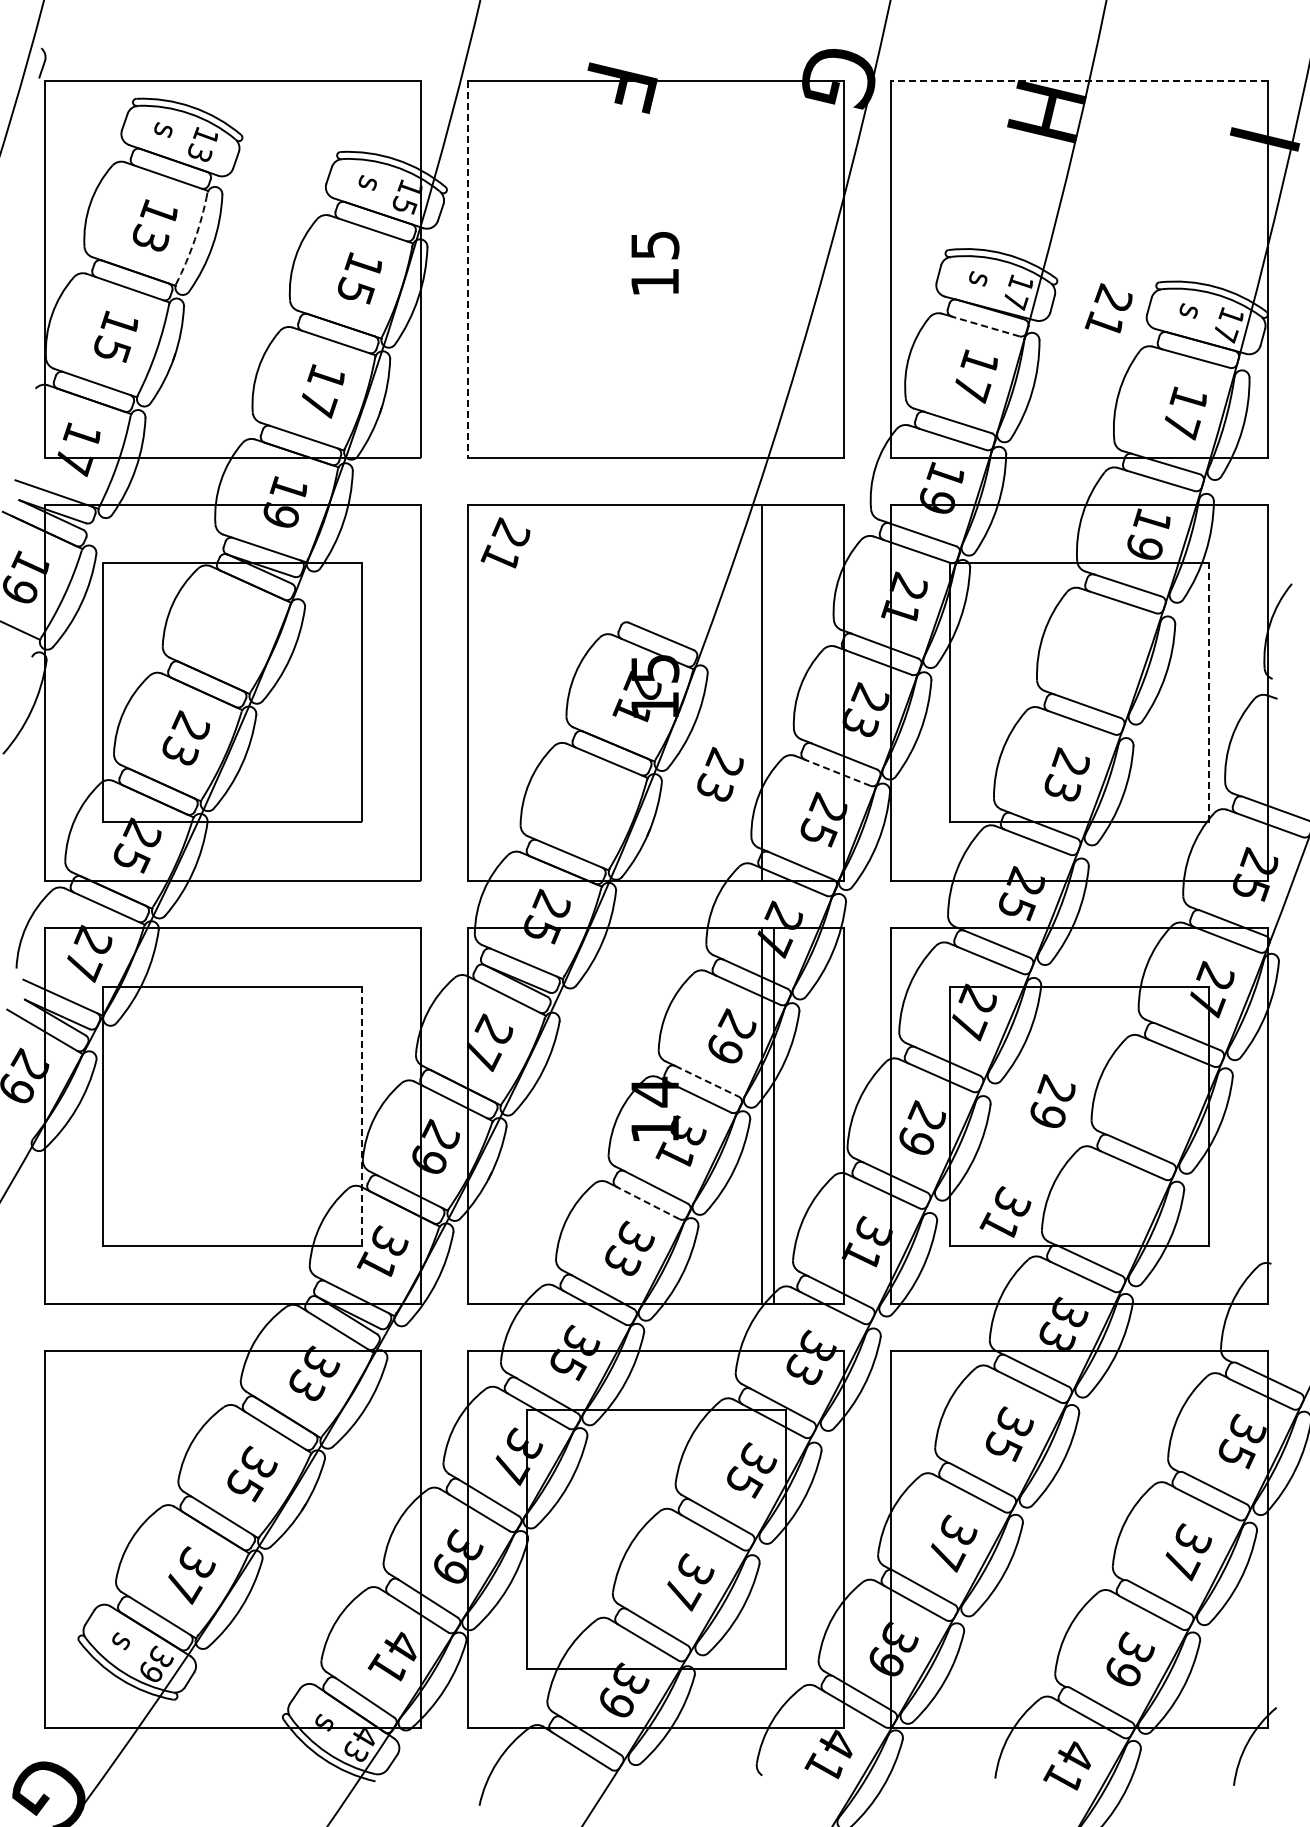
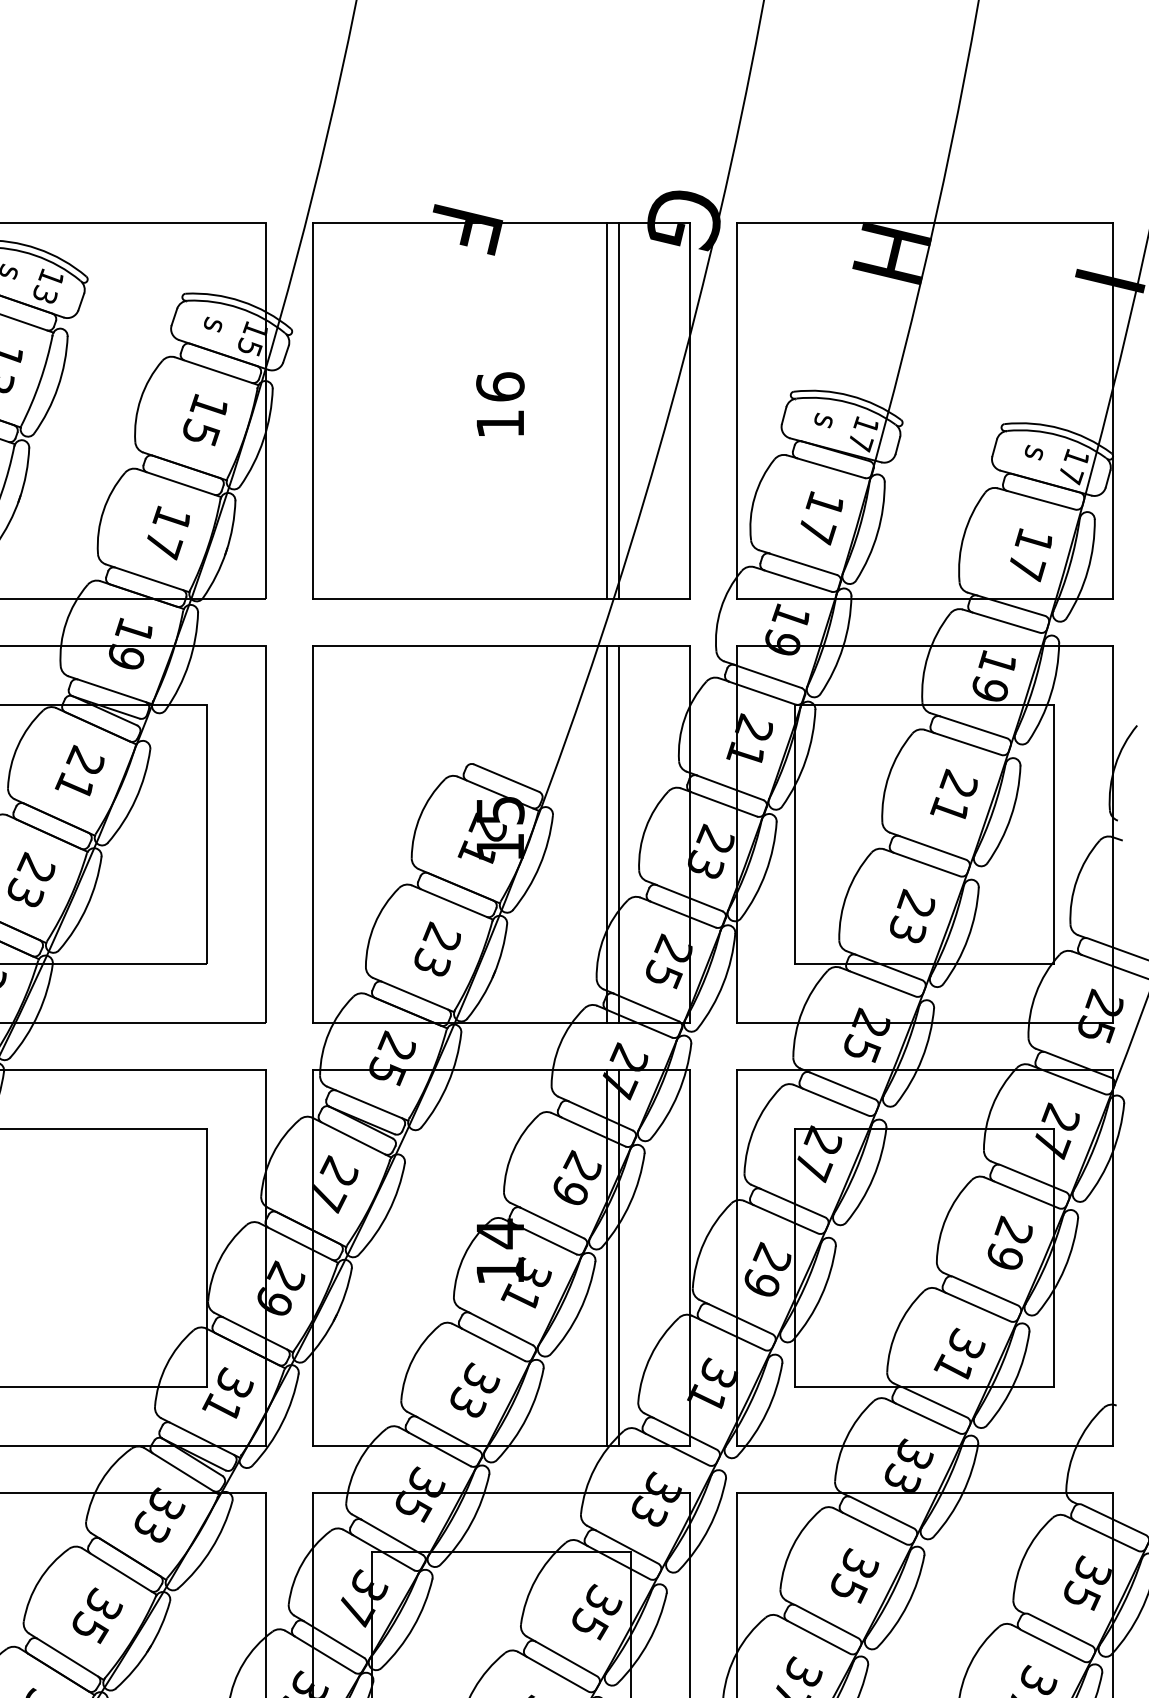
line: (1079, 81) -> (924, 223), dashed -> solid
arc: (194, 239) -> (39, 381), dashed -> solid
text: (654, 244) -> (499, 386), 15 -> 16
line: (761, 269) -> (606, 411), added
line: (773, 269) -> (618, 411), added
line: (467, 270) -> (312, 412), dashed -> solid
text: (1108, 308) -> (953, 794), moved
line: (985, 326) -> (830, 468), dashed -> solid
text: (505, 542) -> (79, 770), moved
line: (773, 692) -> (618, 834), added
line: (1208, 692) -> (1053, 834), dashed -> solid
line: (837, 772) -> (682, 914), dashed -> solid
text: (720, 773) -> (437, 948), moved
line: (707, 1081) -> (552, 1223), dashed -> solid
text: (1052, 1100) -> (1009, 1242), moved
line: (362, 1115) -> (207, 1257), dashed -> solid
line: (647, 1202) -> (492, 1344), dashed -> solid
text: (1005, 1211) -> (959, 1353), moved

